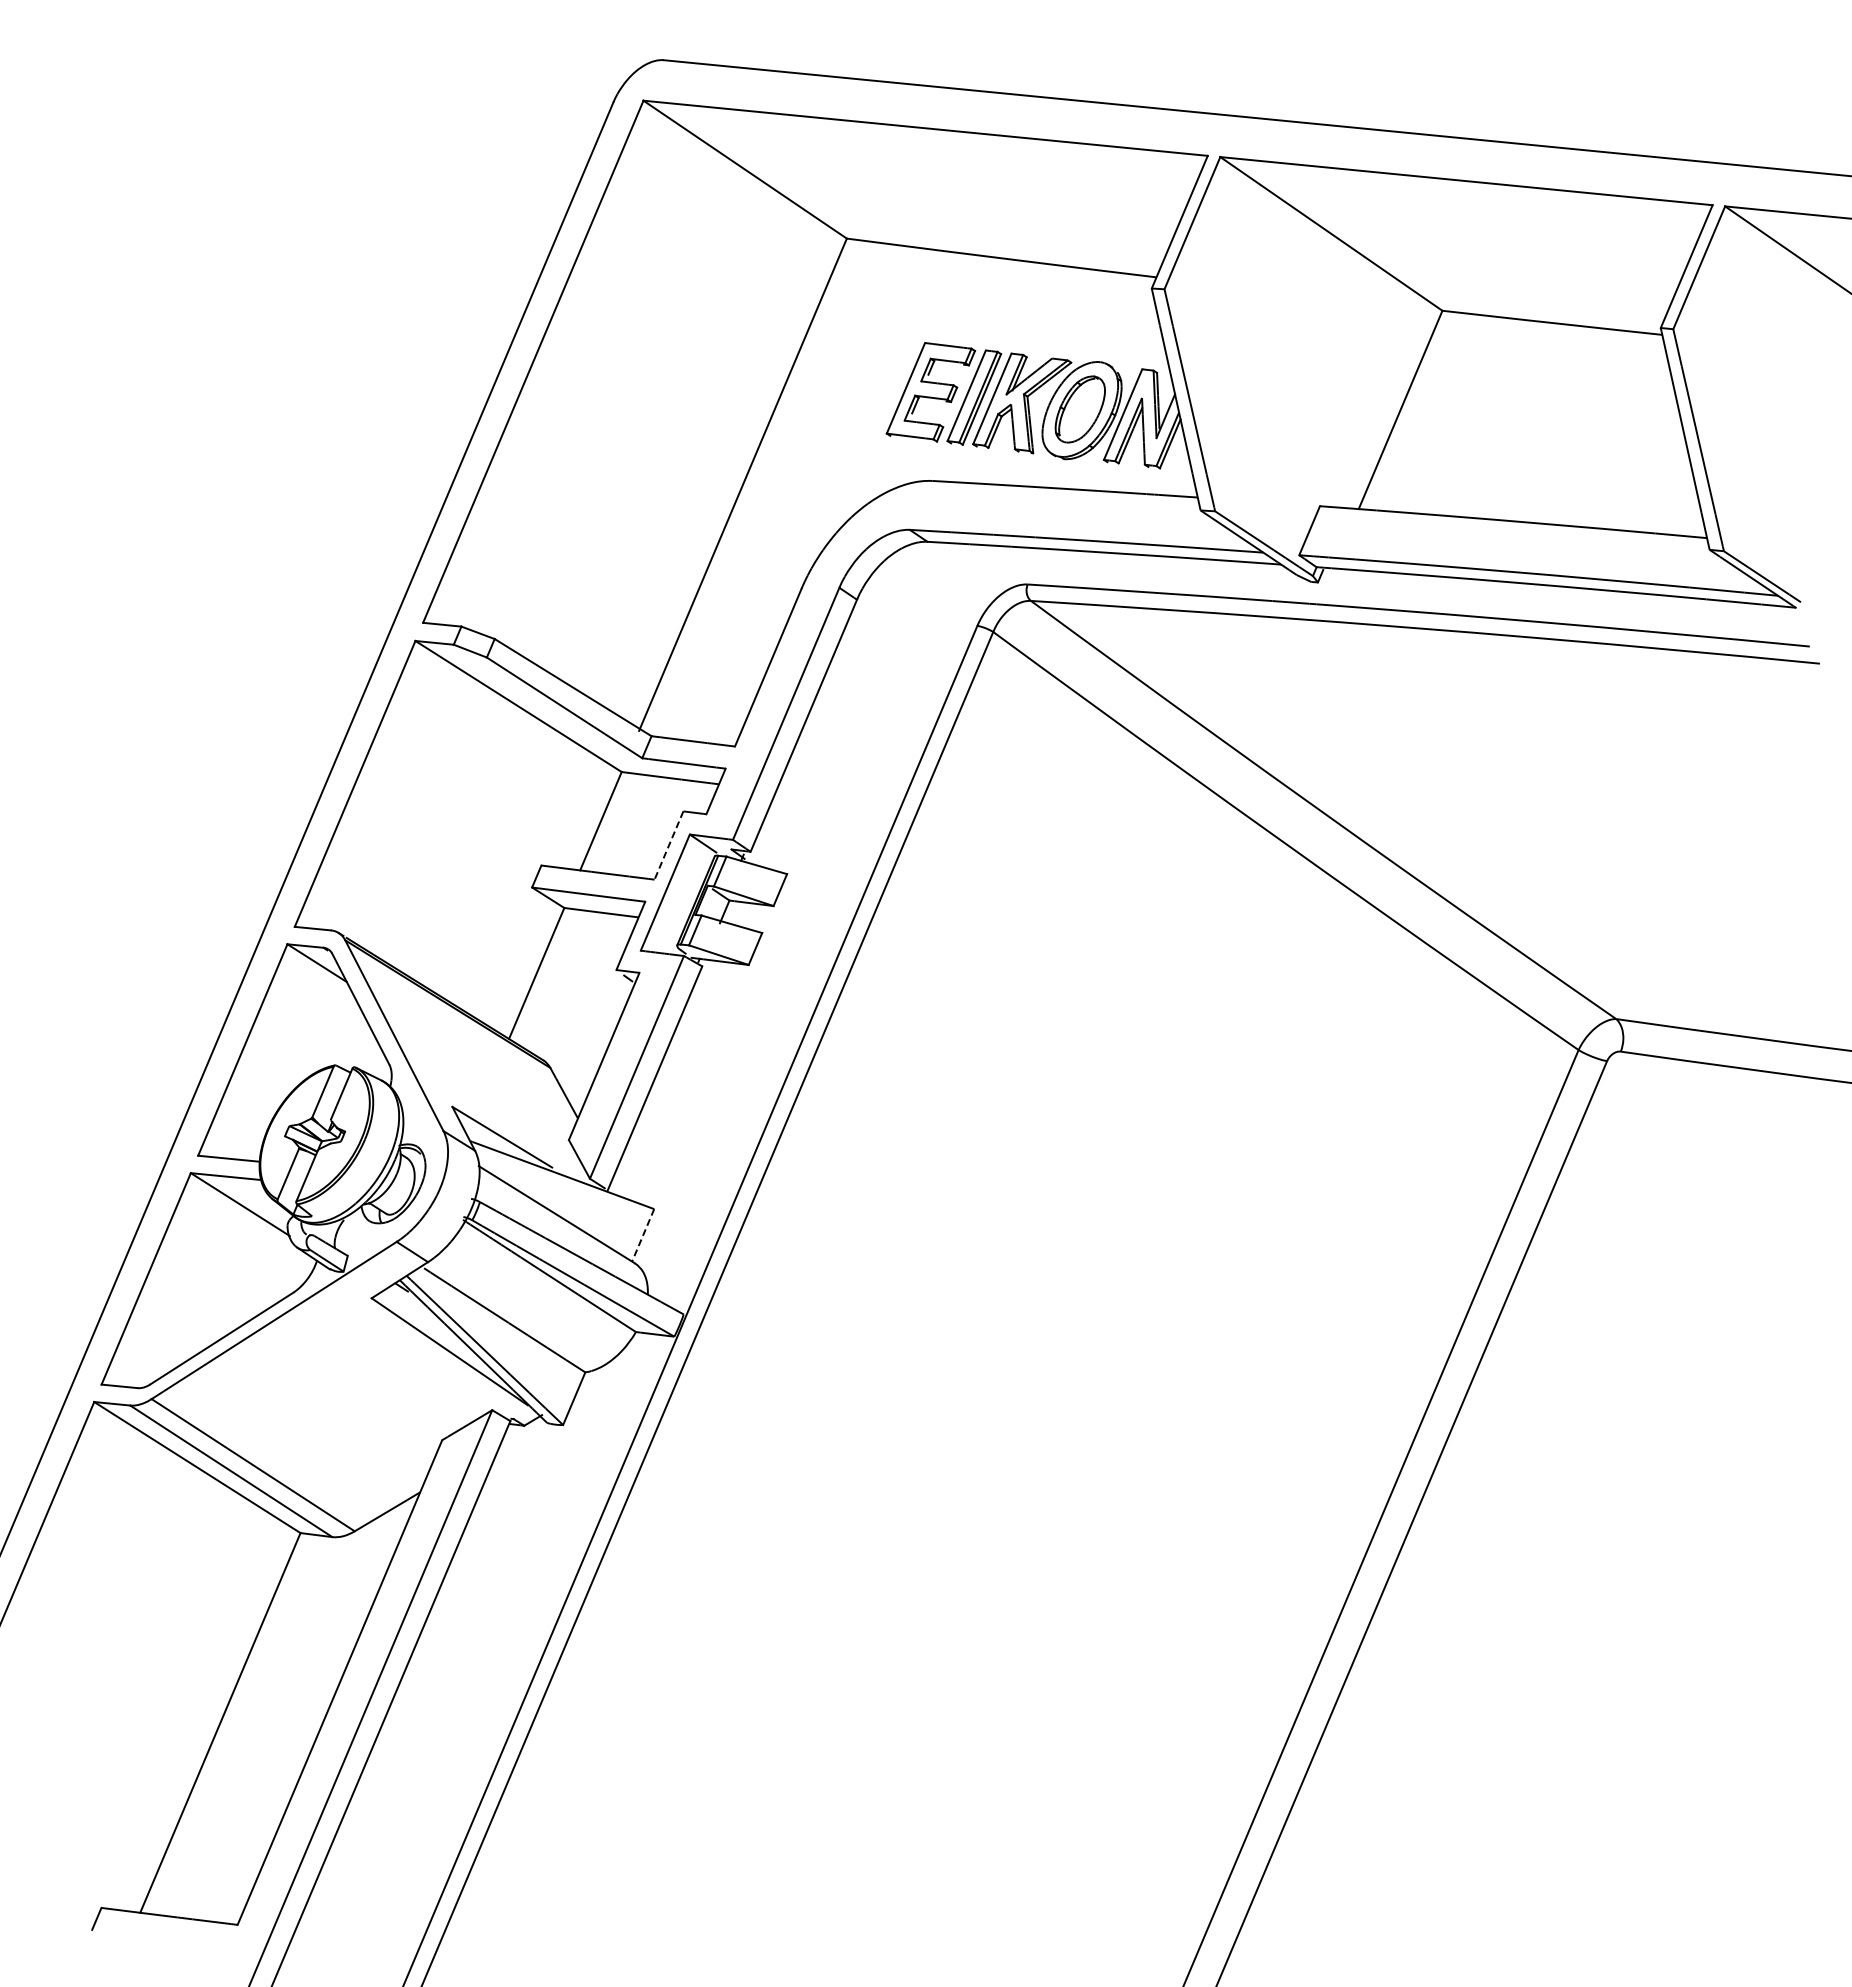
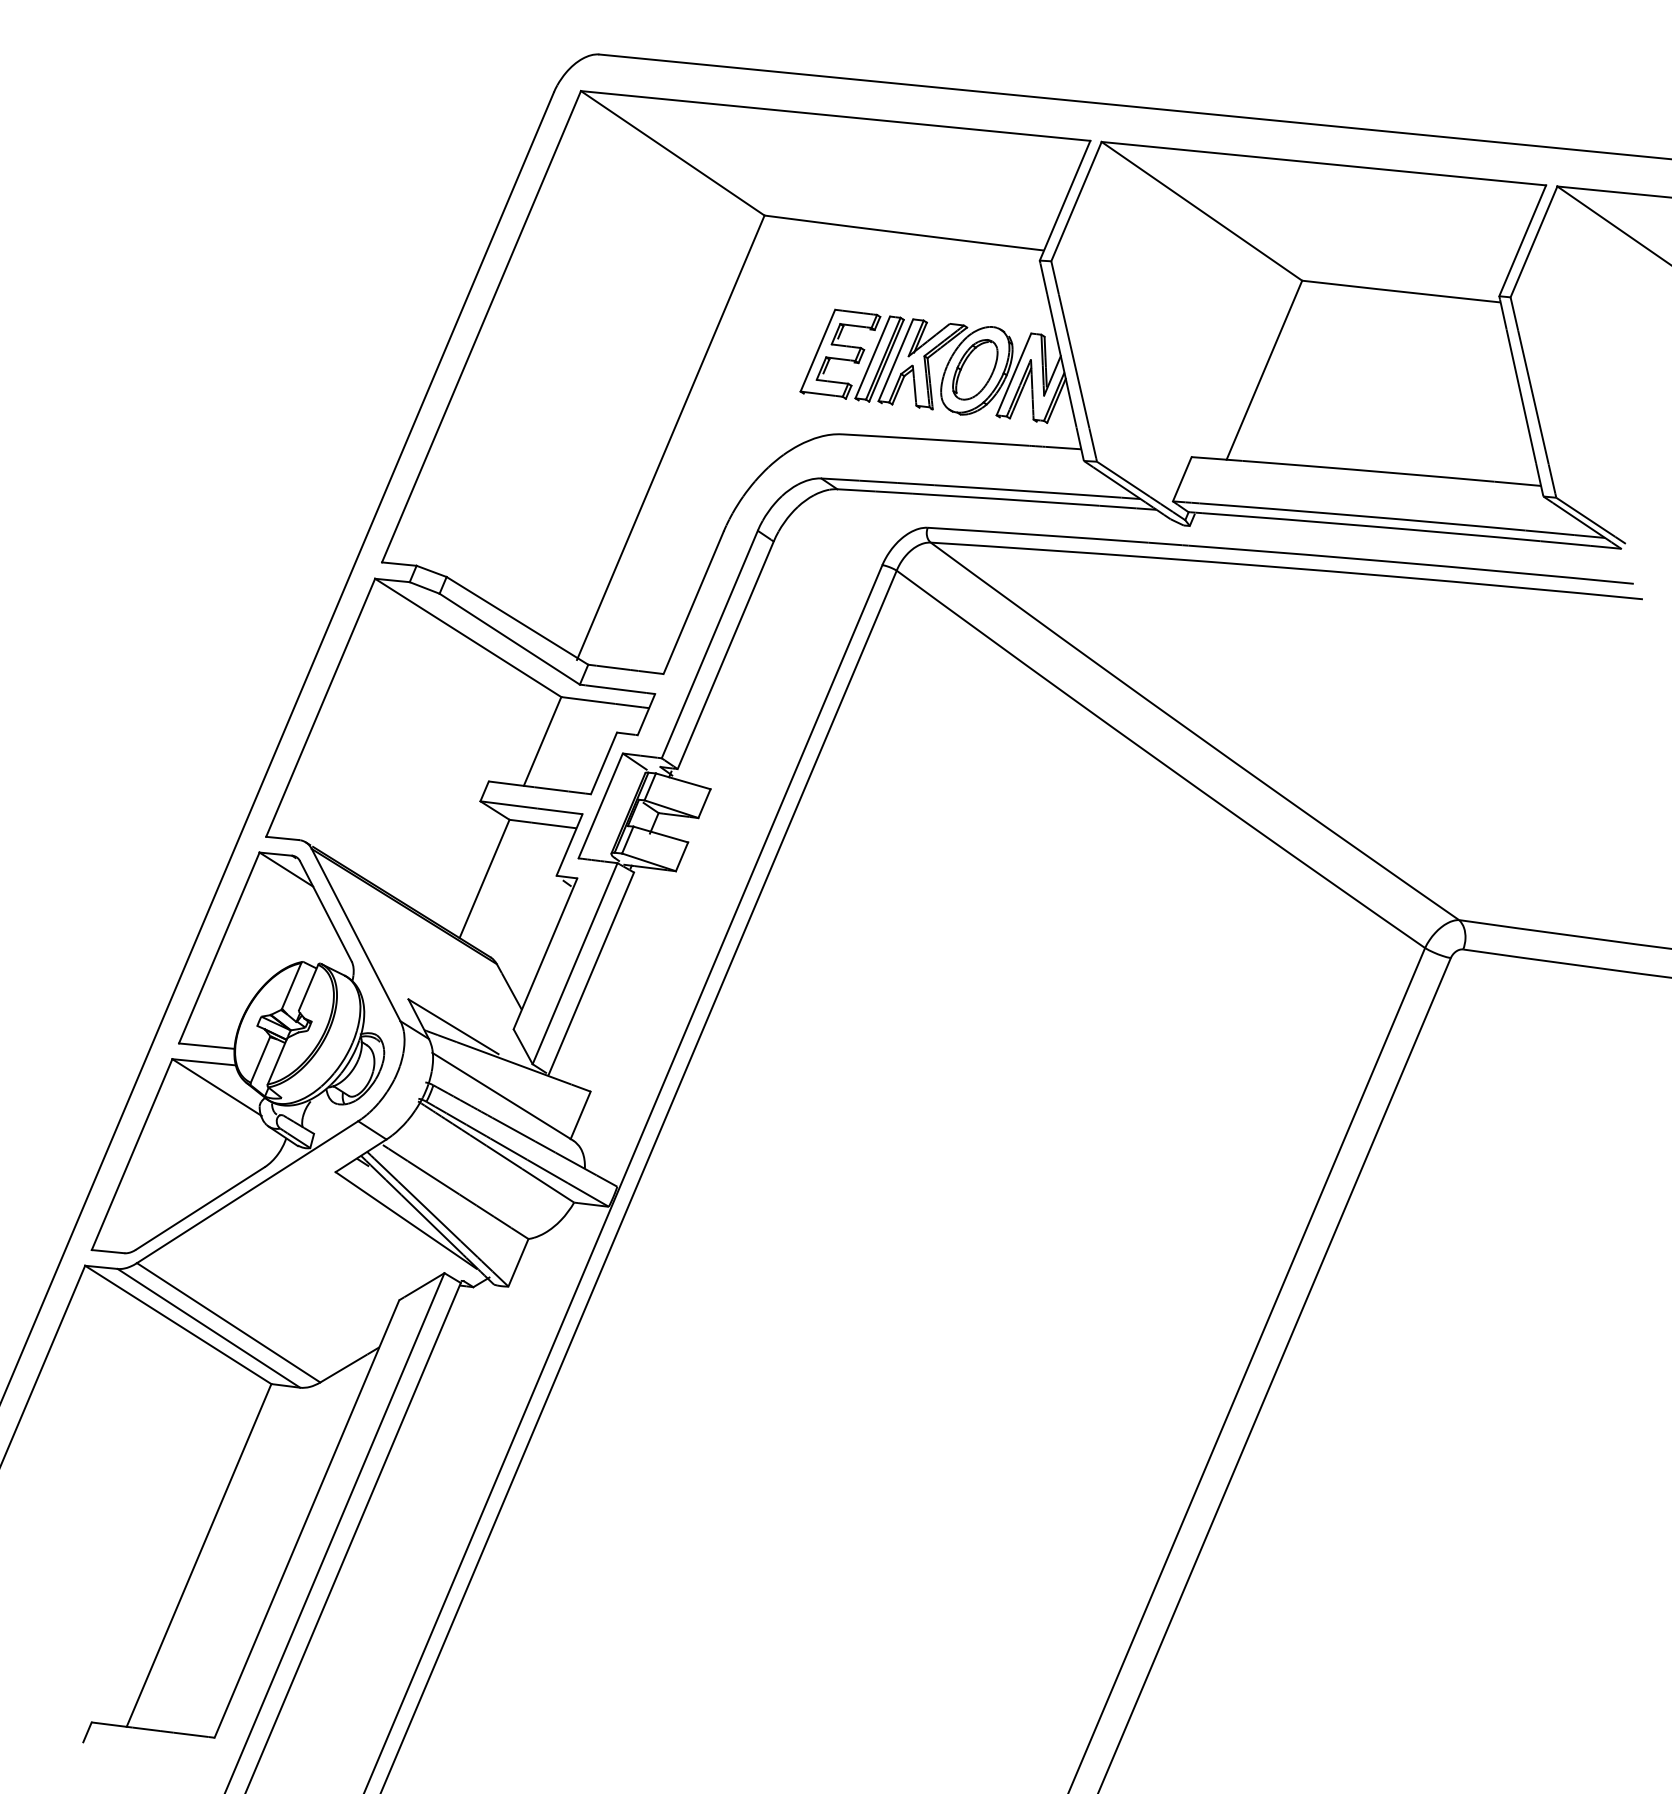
line: (668, 845) -> (603, 763), dashed -> solid
line: (643, 1235) -> (580, 1115), dashed -> solid

